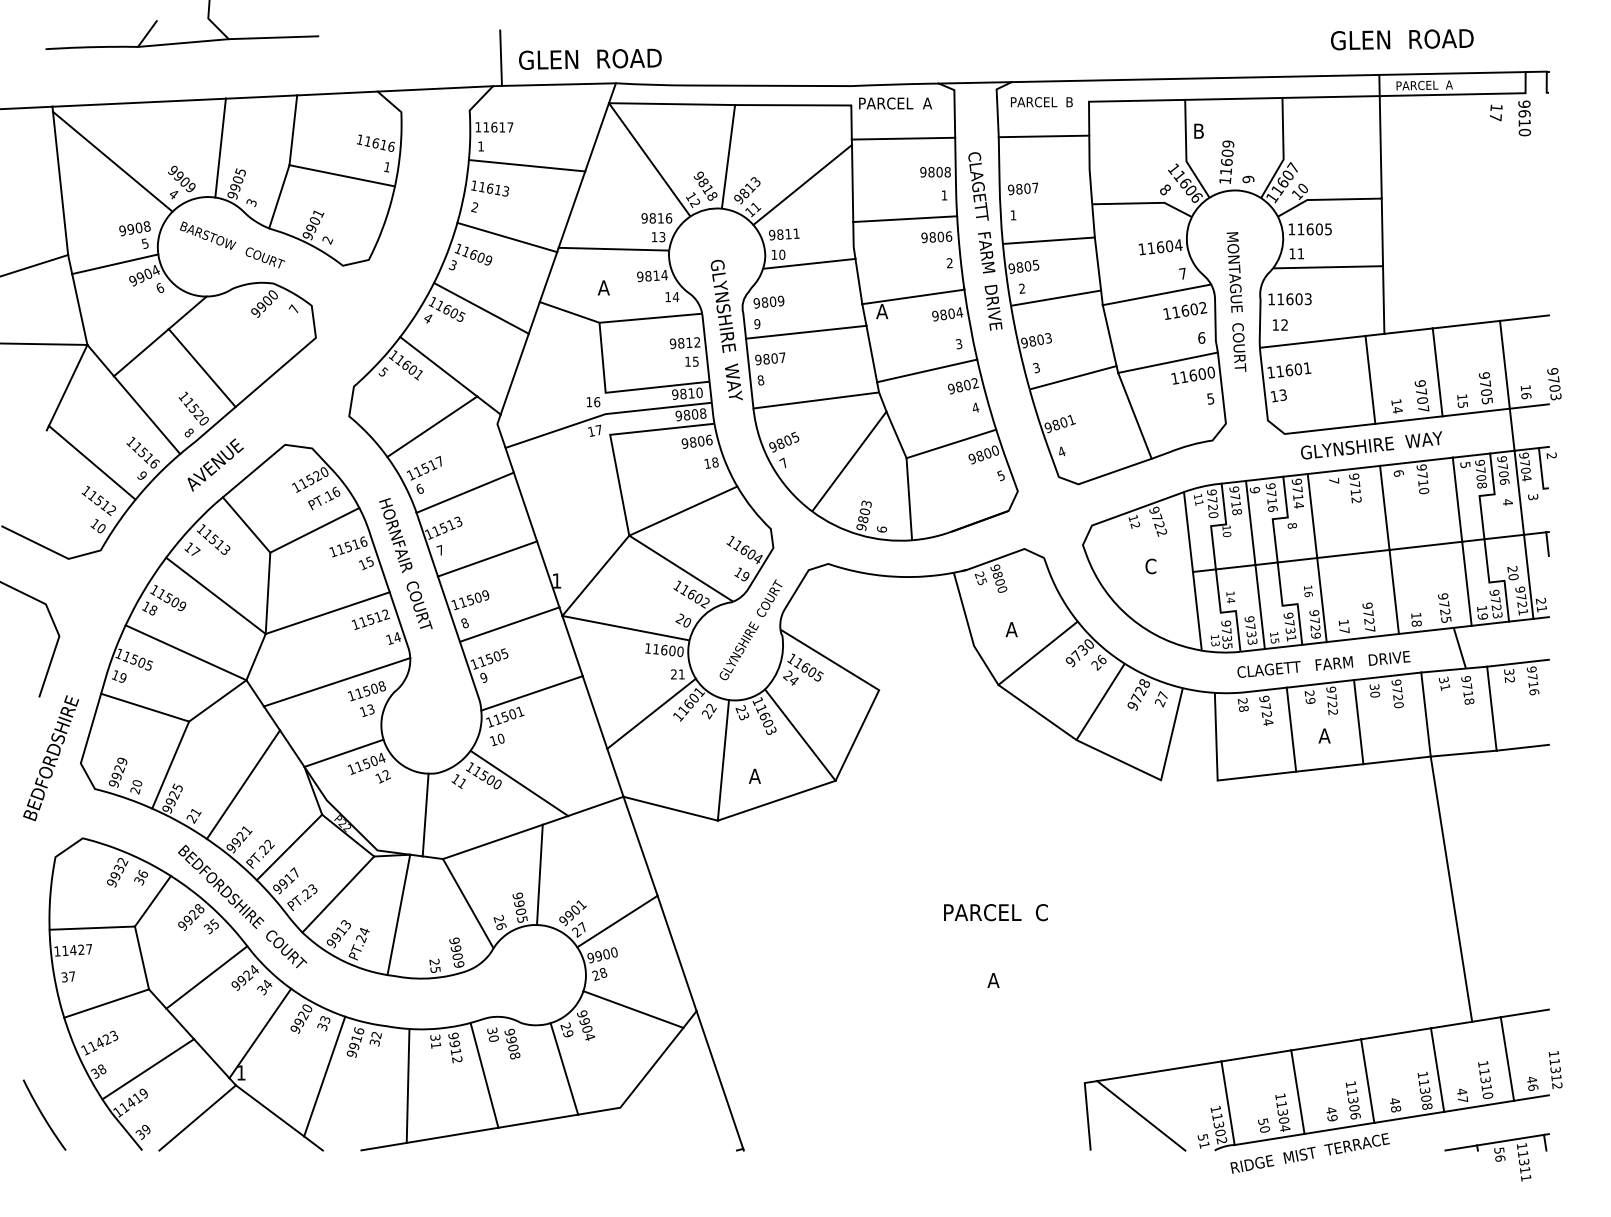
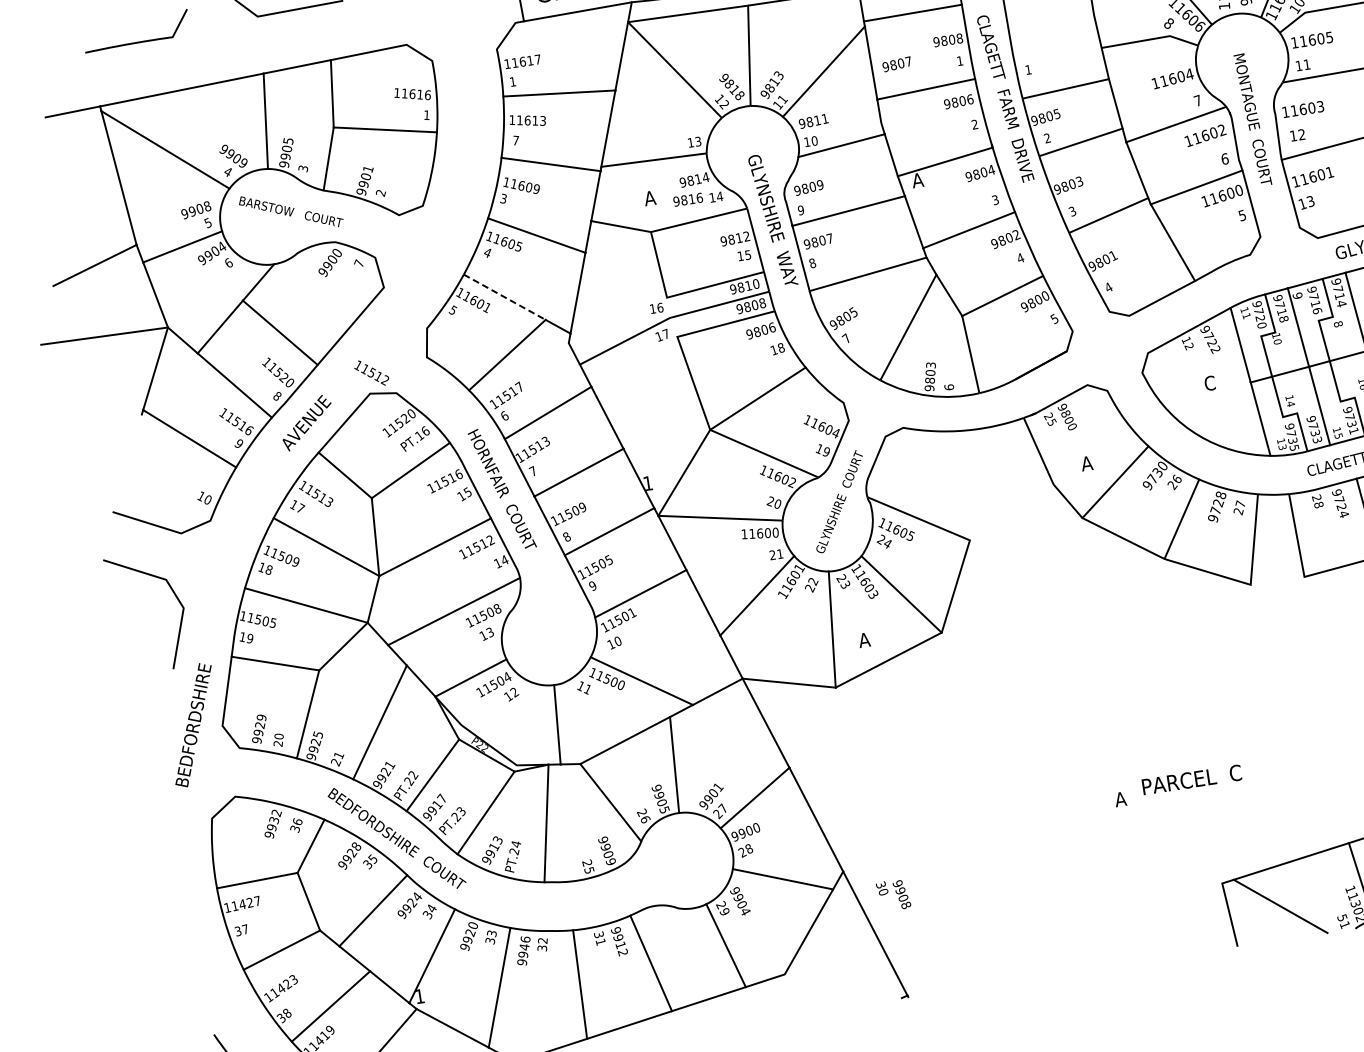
line: (183, 42) -> (215, 26), removed
line: (435, 88) -> (461, 33), removed
text: (1022, 188) -> (896, 64), moved
text: (474, 207) -> (515, 140), 2 -> 7
text: (656, 218) -> (687, 199), moved
line: (438, 366) -> (504, 296), solid -> dashed
text: (98, 500) -> (371, 372), moved
text: (995, 912) -> (1191, 779), moved
text: (356, 1038) -> (524, 947), 9916 -> 9946
text: (503, 1043) -> (893, 895), moved

